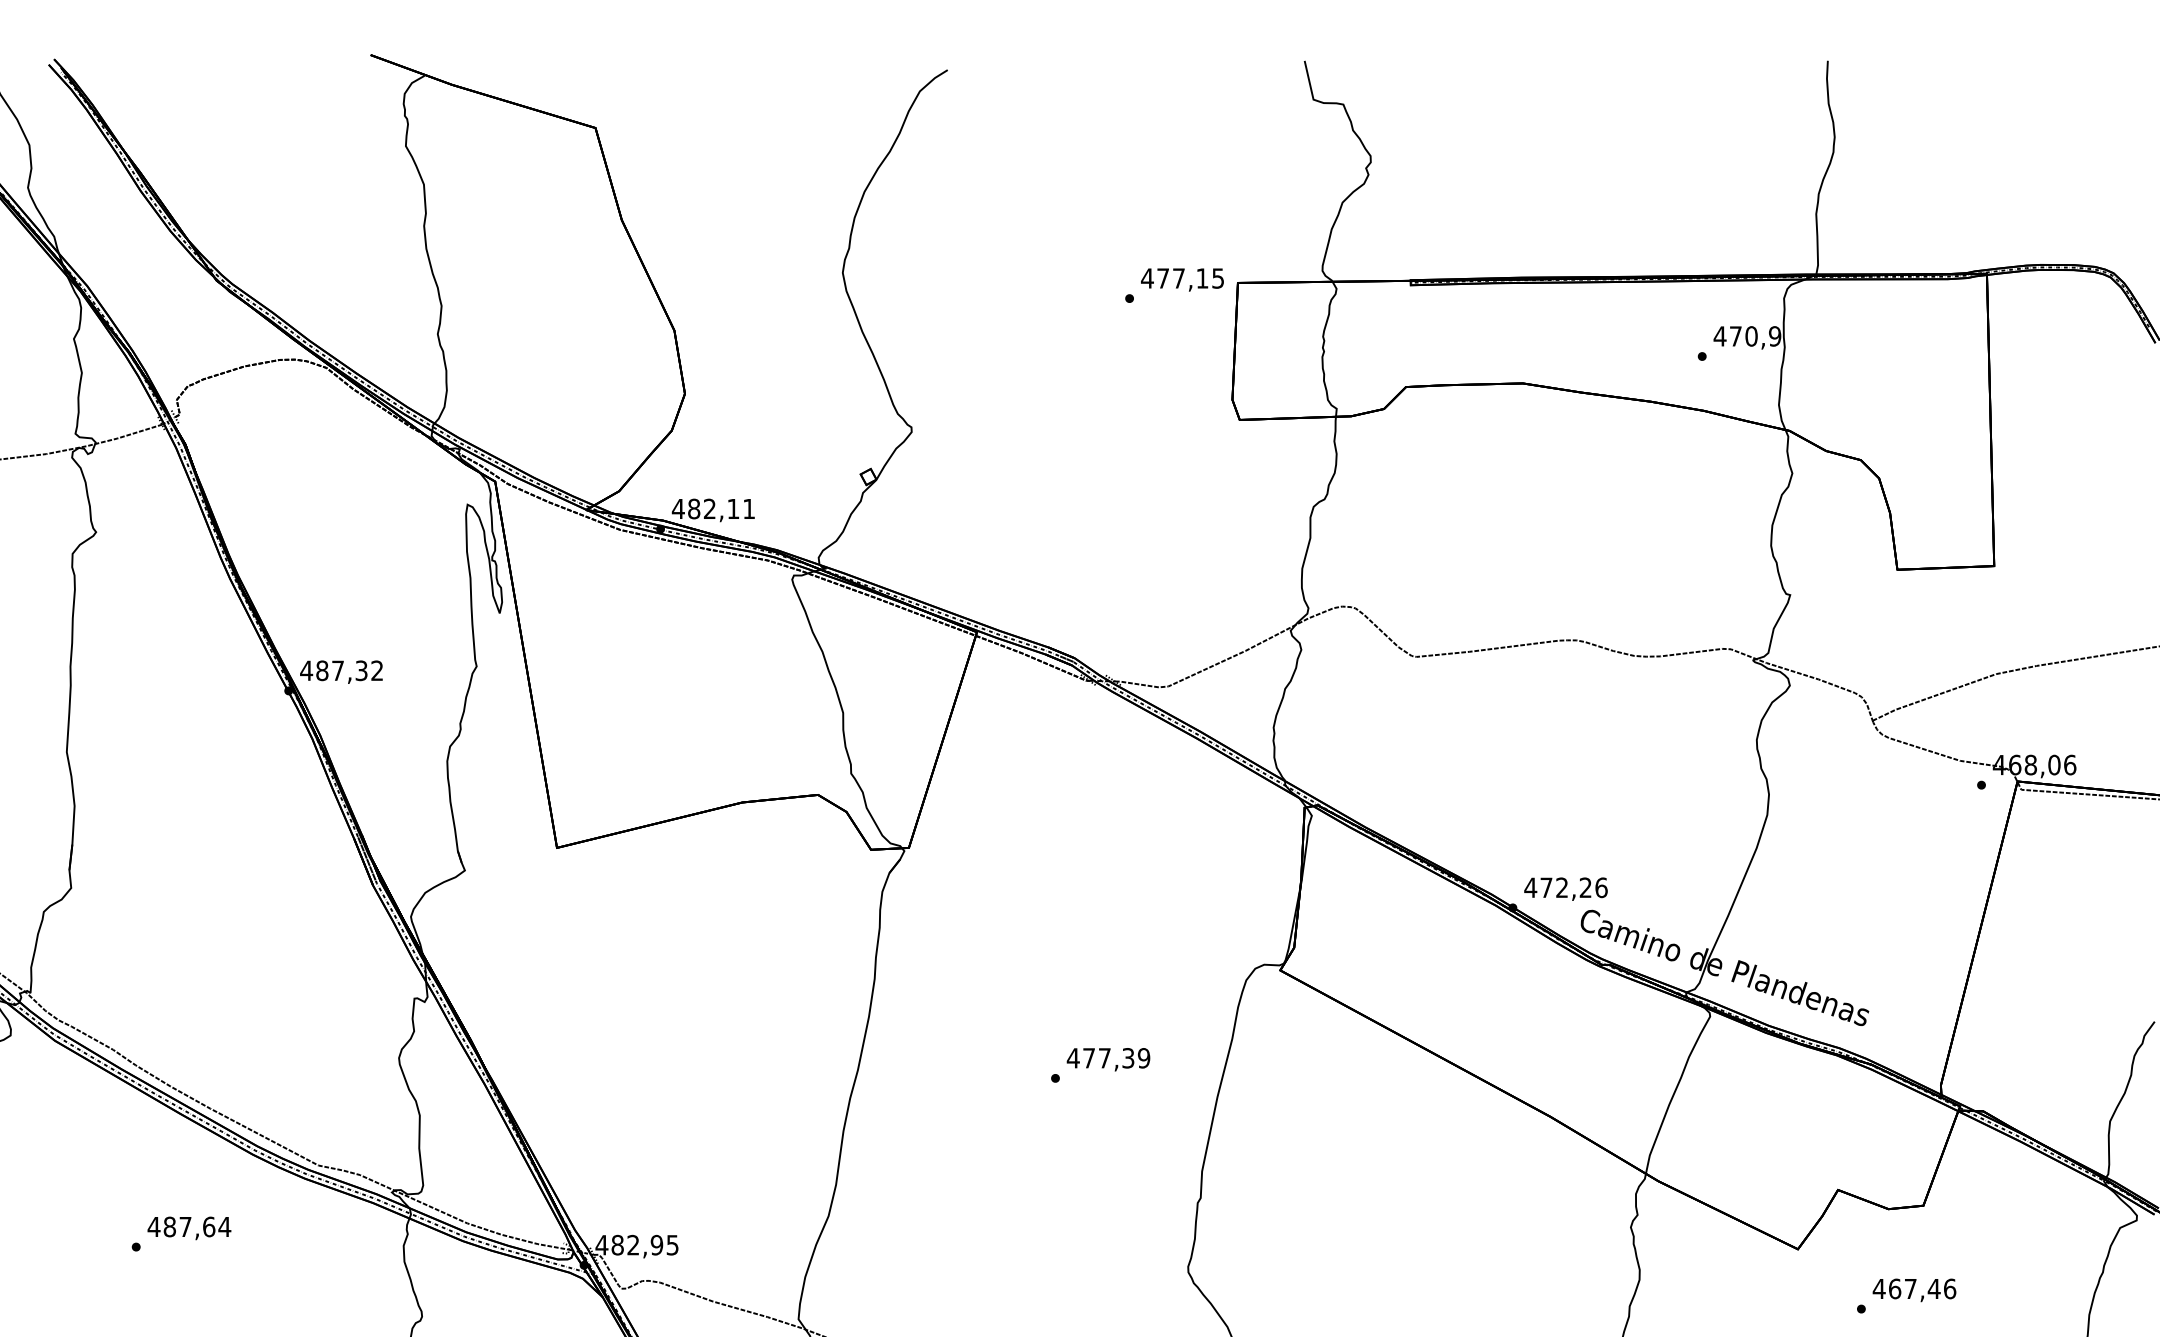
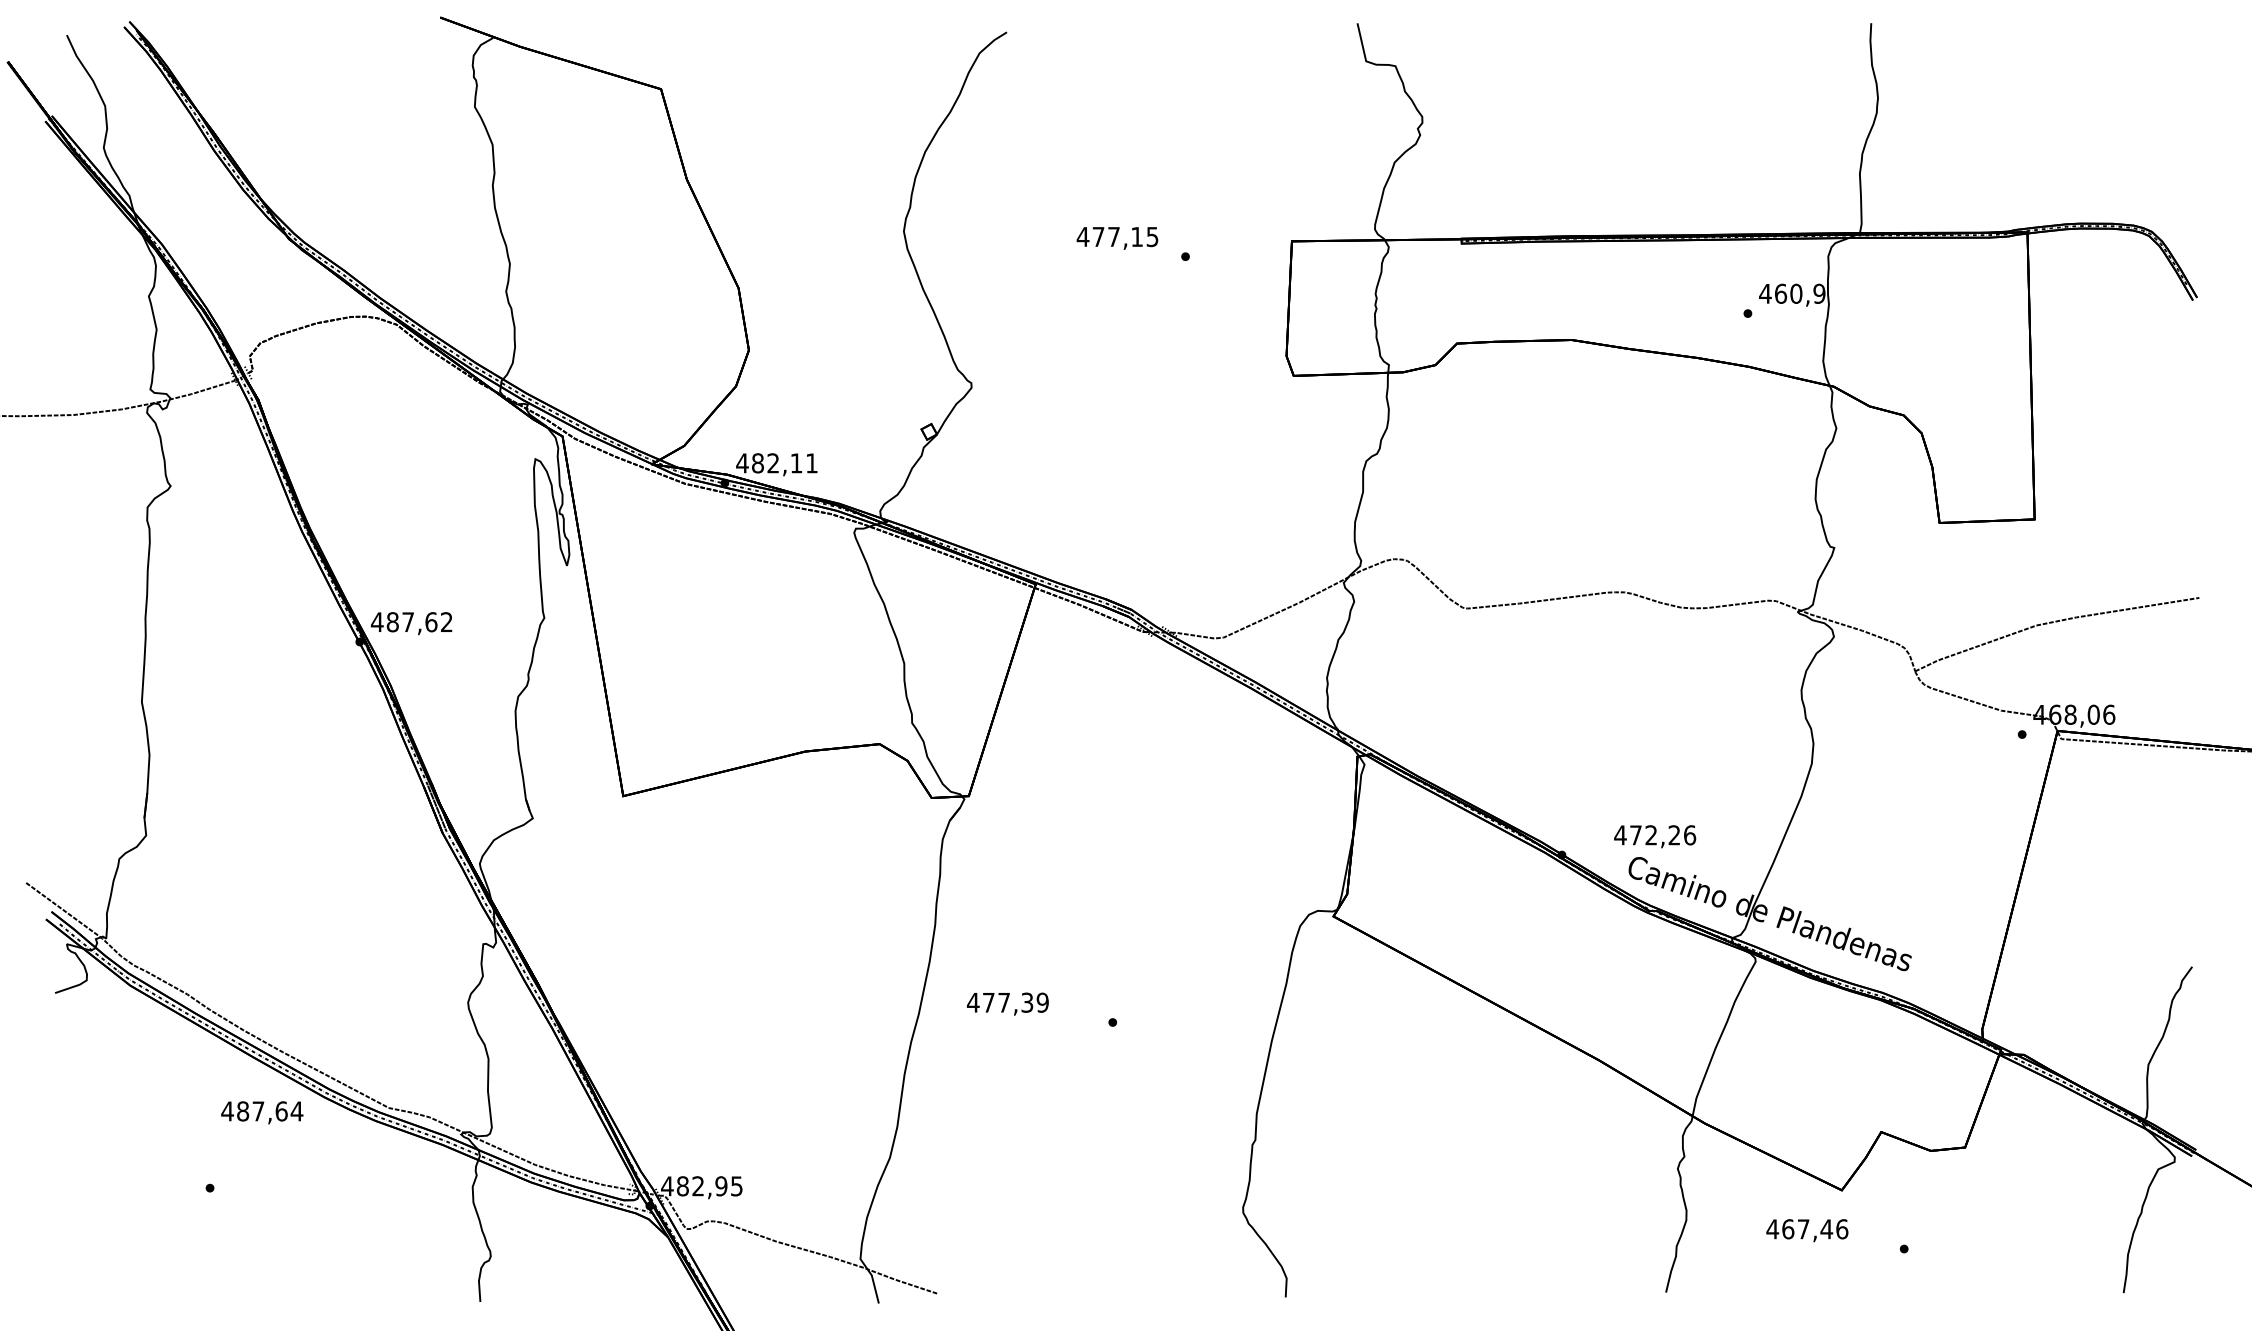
text: (1182, 280) -> (1117, 238), moved
text: (1736, 336) -> (1781, 293), 470,9 -> 460,9
text: (361, 671) -> (431, 622), 487,32 -> 487,62
text: (1566, 888) -> (1655, 836), moved
text: (1108, 1059) -> (1007, 1003), moved
text: (189, 1228) -> (262, 1112), moved
text: (1914, 1290) -> (1807, 1230), moved

